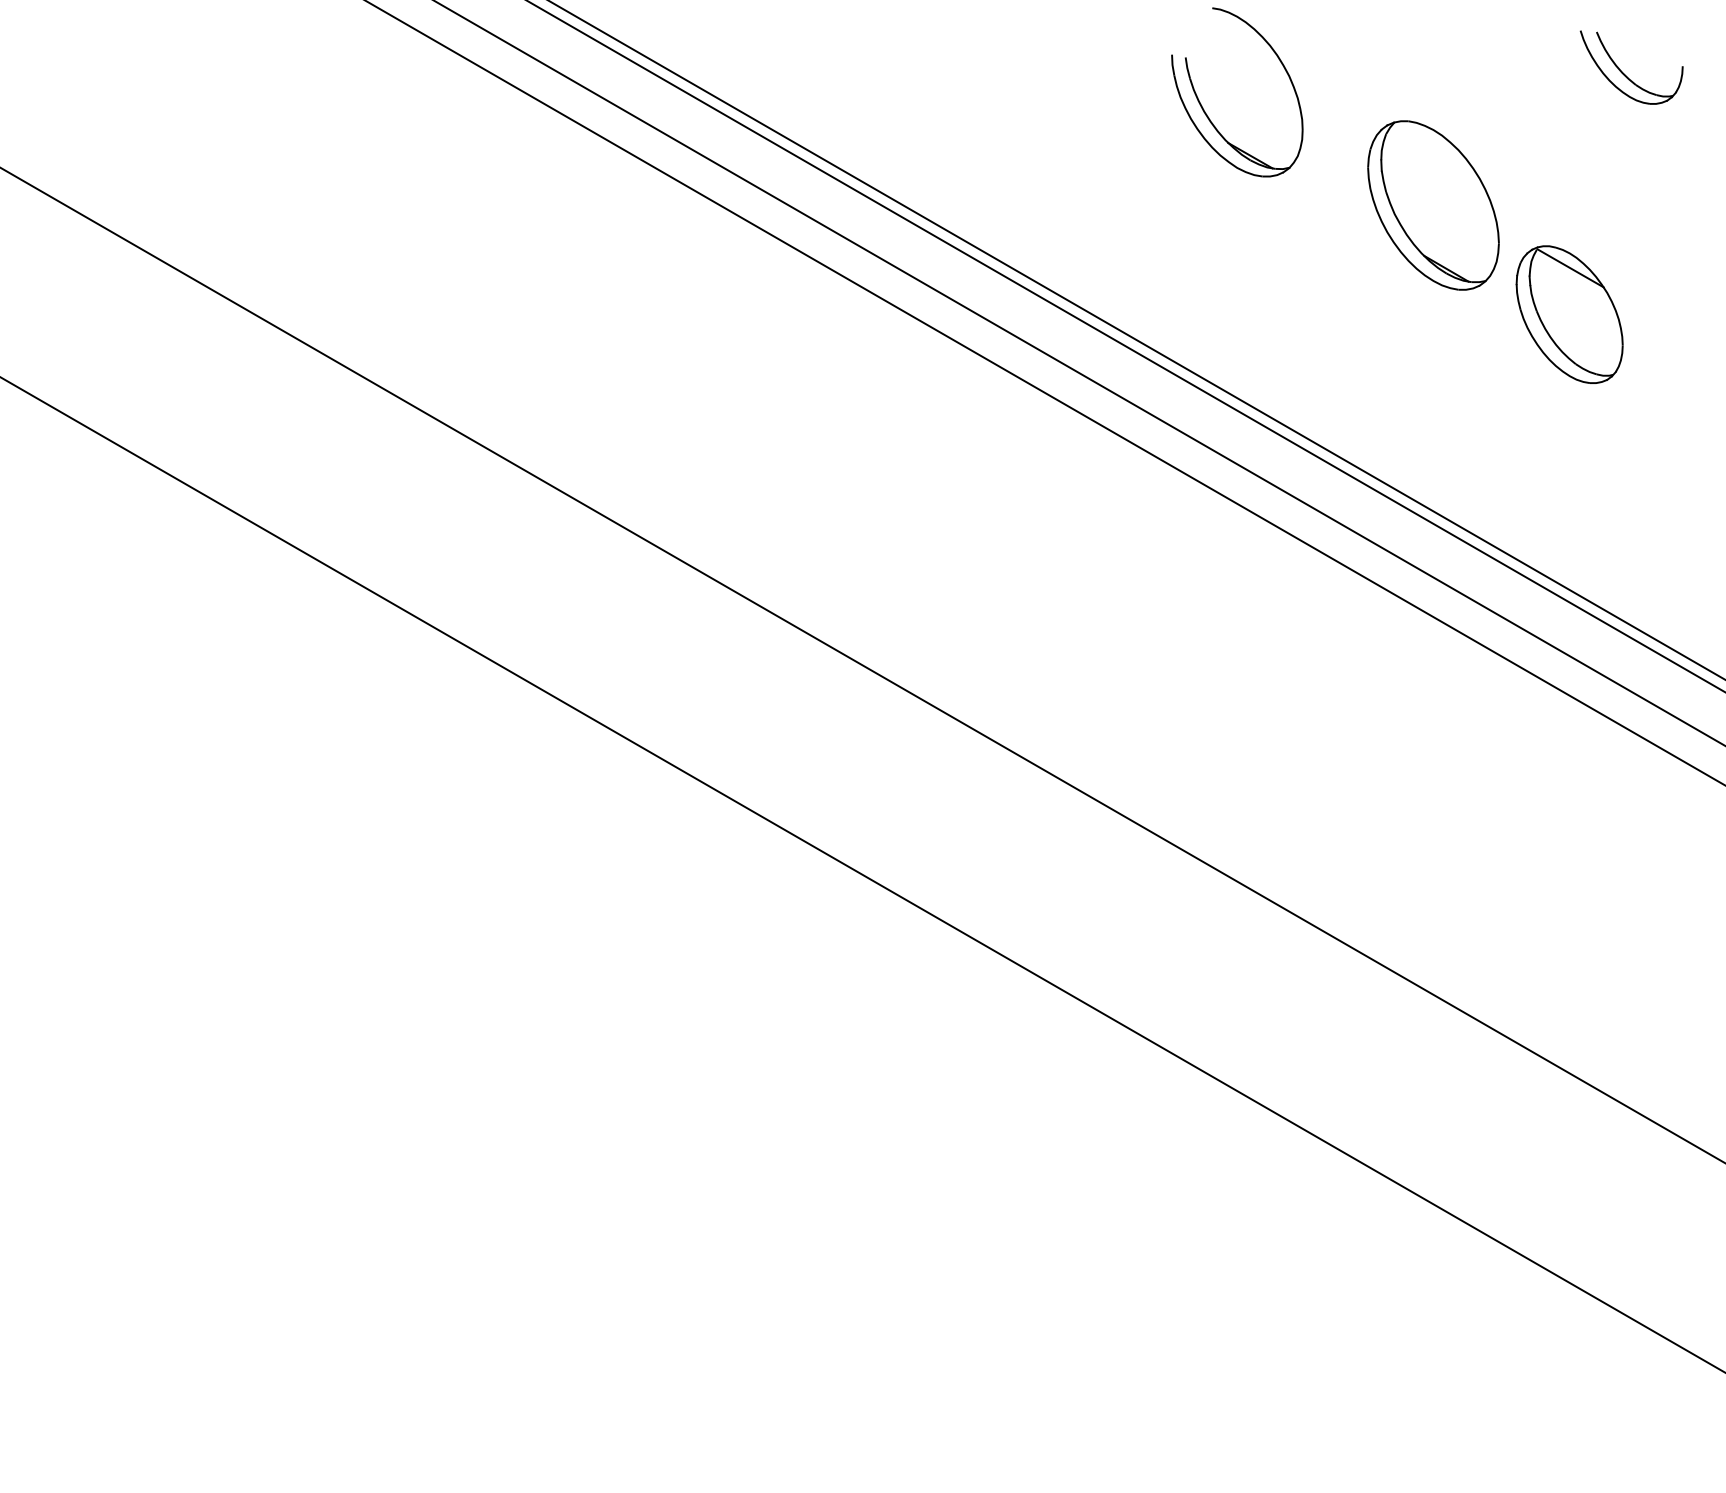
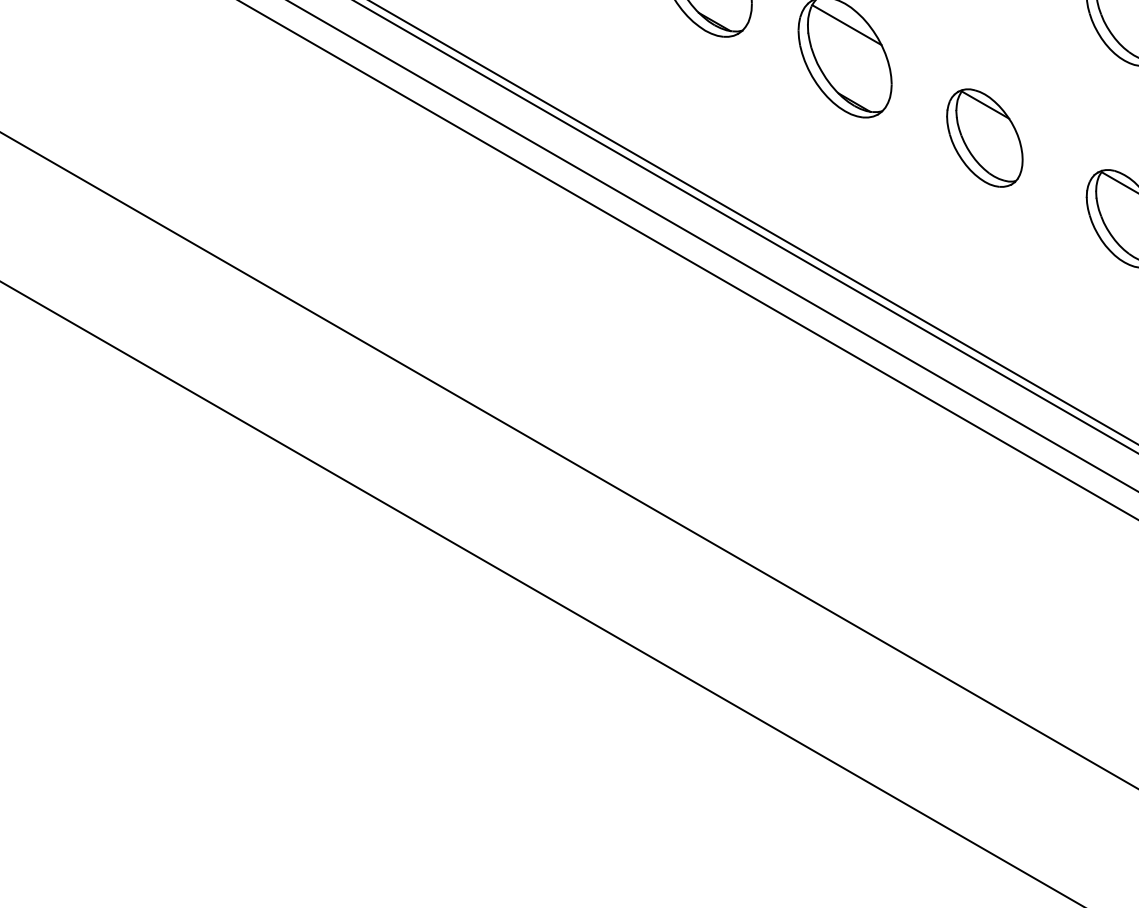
line: (1435, 160) -> (846, 25), added
part: (1569, 314) -> (984, 137), moved

